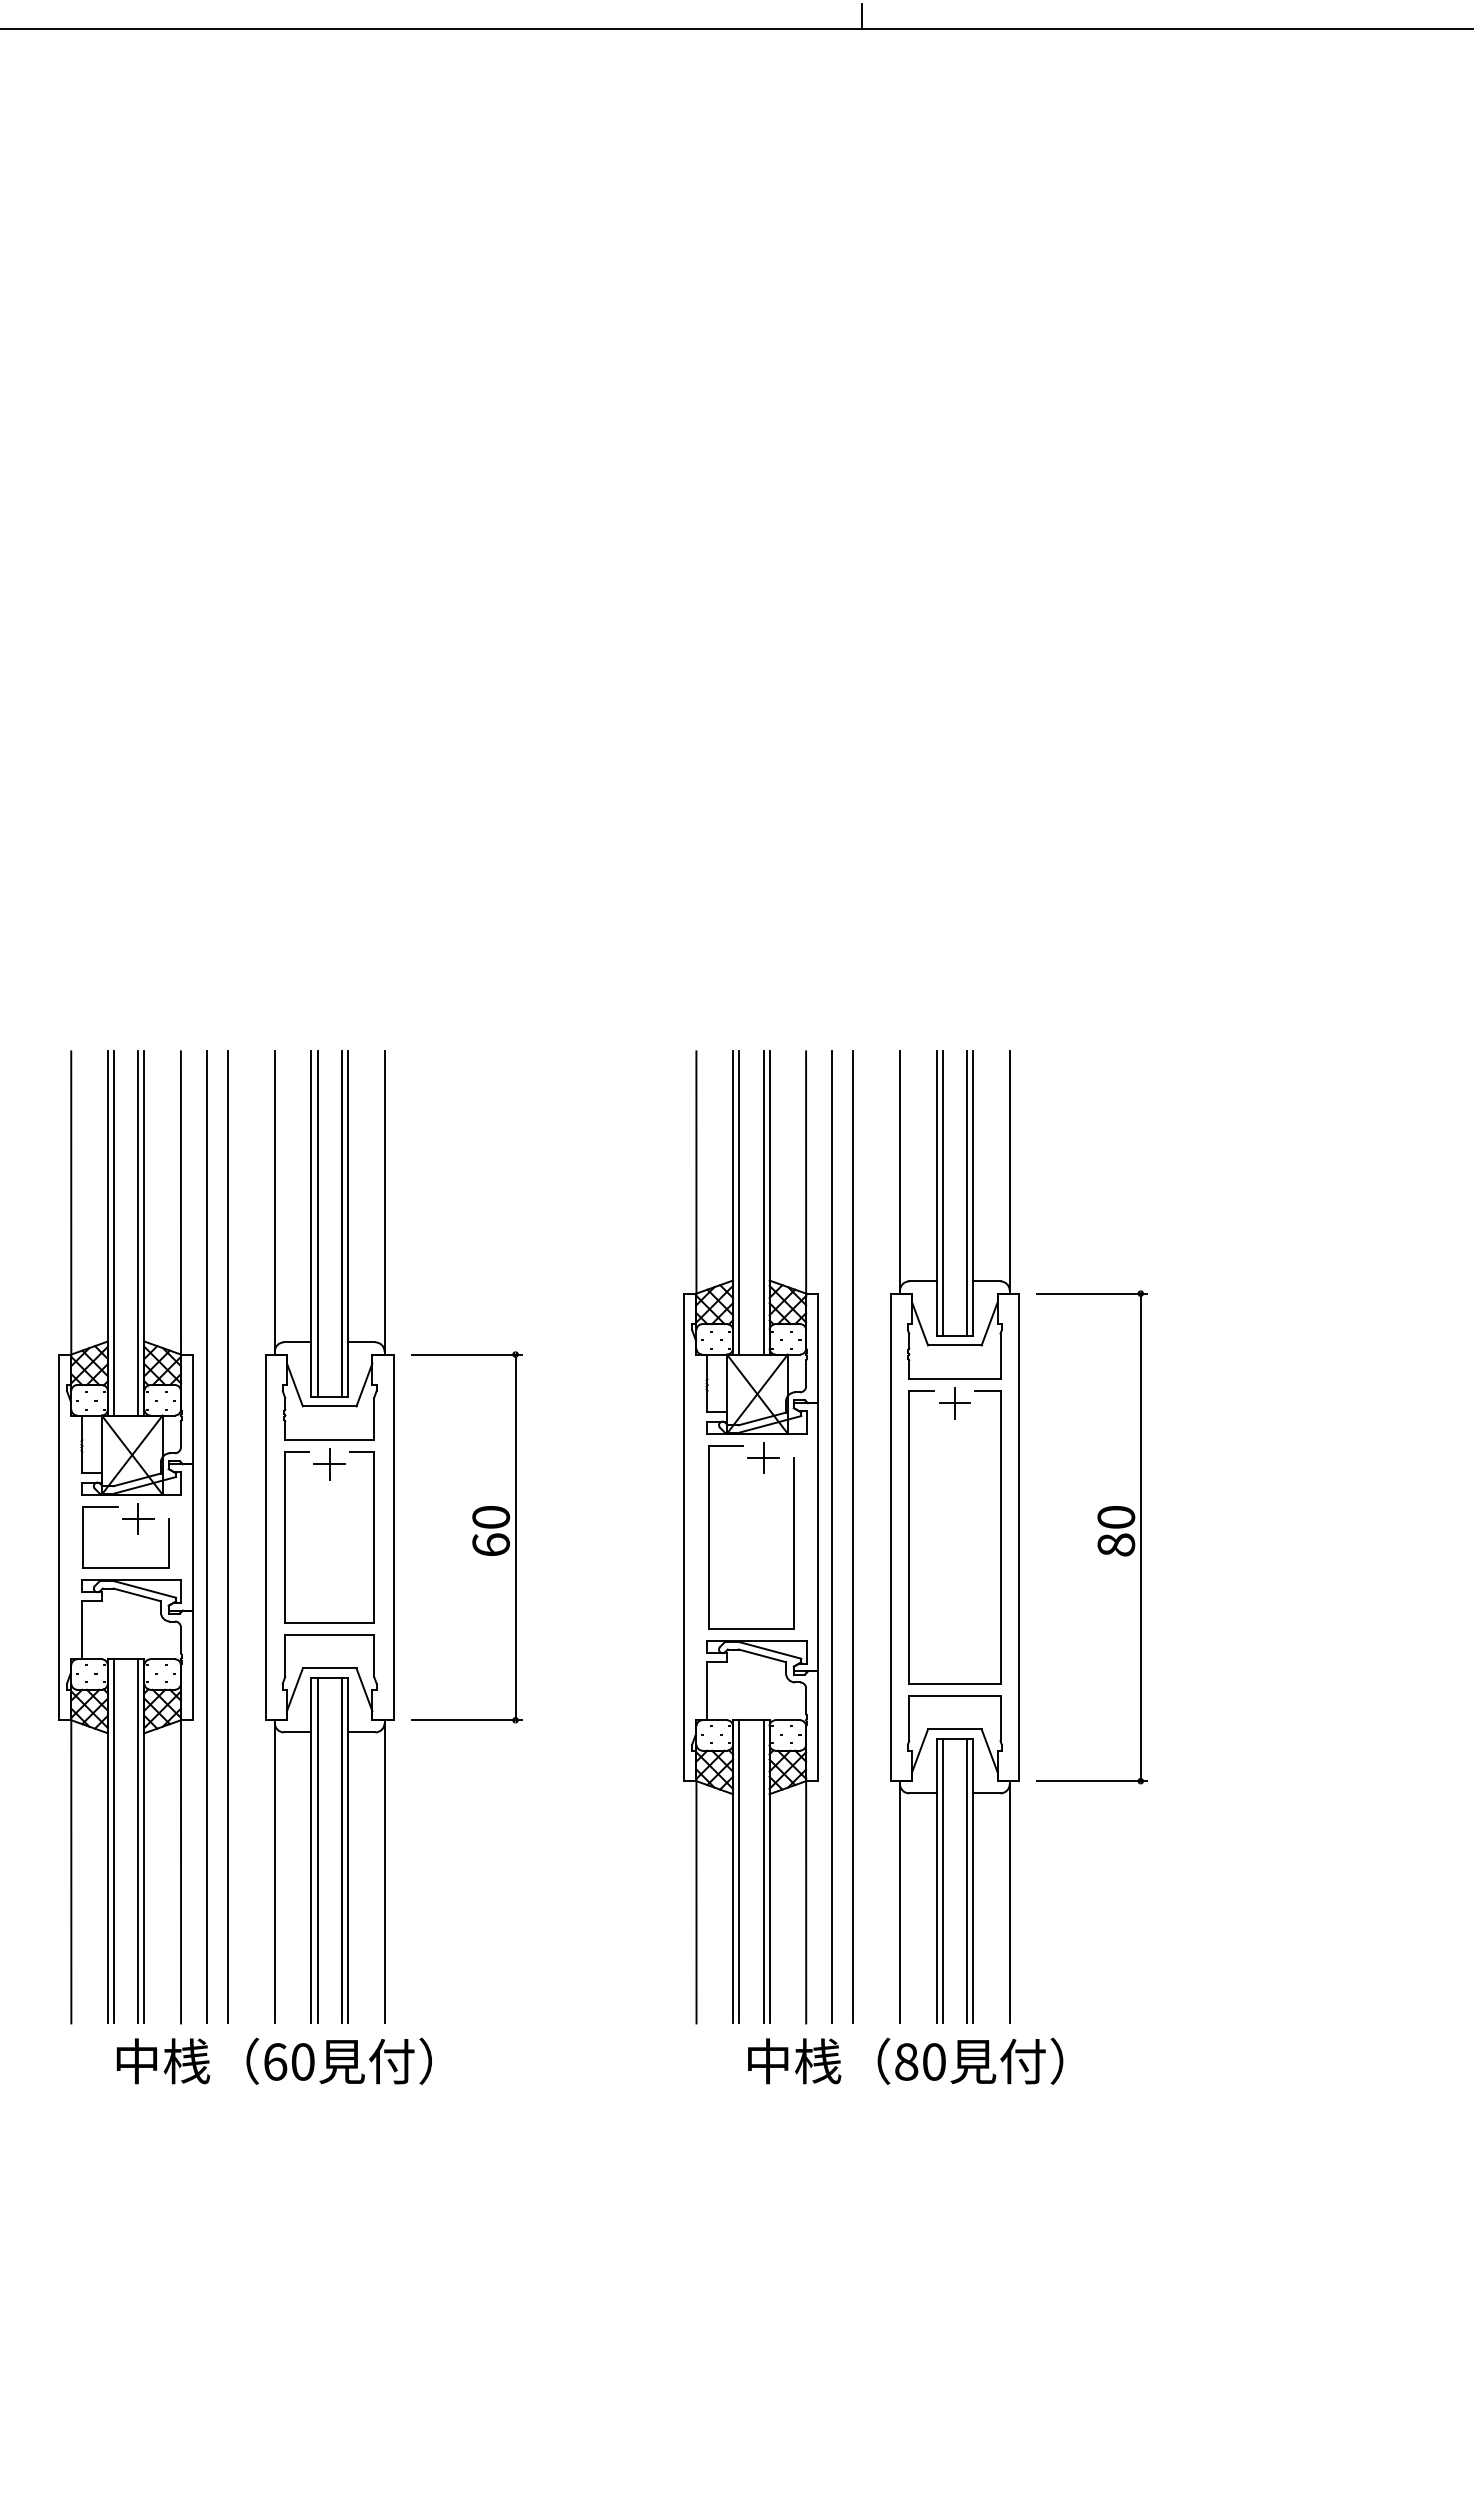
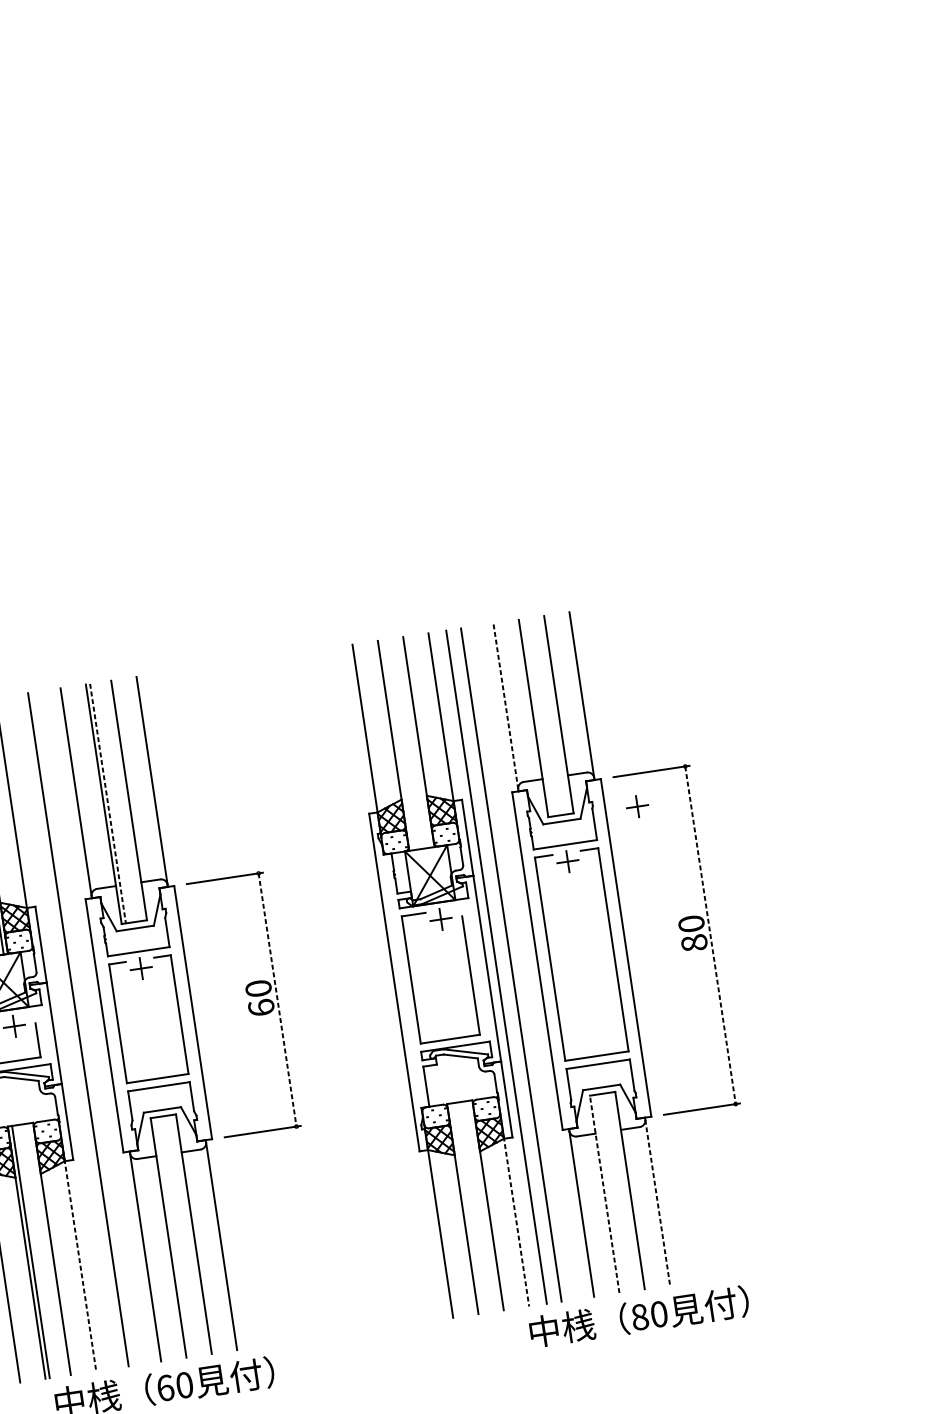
line: (900, 1170) -> (506, 706), solid -> dashed
line: (942, 1193) -> (537, 717), removed
line: (967, 1193) -> (554, 715), removed
line: (739, 1202) -> (397, 744), removed
line: (763, 1202) -> (414, 742), removed
line: (317, 1224) -> (108, 803), solid -> dashed
line: (341, 1224) -> (124, 801), removed
part: (1064, 1340) -> (637, 806), added
line: (206, 1537) -> (63, 1032), removed
line: (515, 1537) -> (277, 1000), solid -> dashed
line: (1140, 1537) -> (710, 935), solid -> dashed
line: (138, 1841) -> (47, 1249), removed
line: (317, 1850) -> (172, 1237), removed
line: (341, 1850) -> (189, 1234), removed
line: (181, 1870) -> (80, 1265), solid -> dashed
line: (739, 1871) -> (467, 1208), removed
line: (763, 1871) -> (483, 1205), removed
line: (936, 1880) -> (604, 1194), solid -> dashed
line: (942, 1880) -> (608, 1193), removed
line: (967, 1880) -> (626, 1190), removed
line: (806, 1900) -> (516, 1221), solid -> dashed
line: (1009, 1903) -> (657, 1202), solid -> dashed
text: (905, 2060) -> (639, 1316), moved

